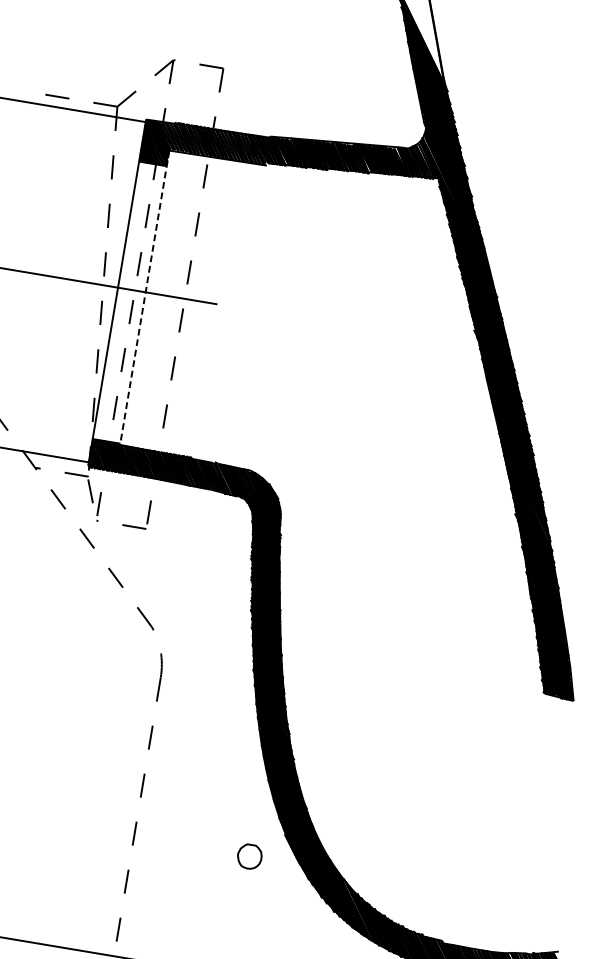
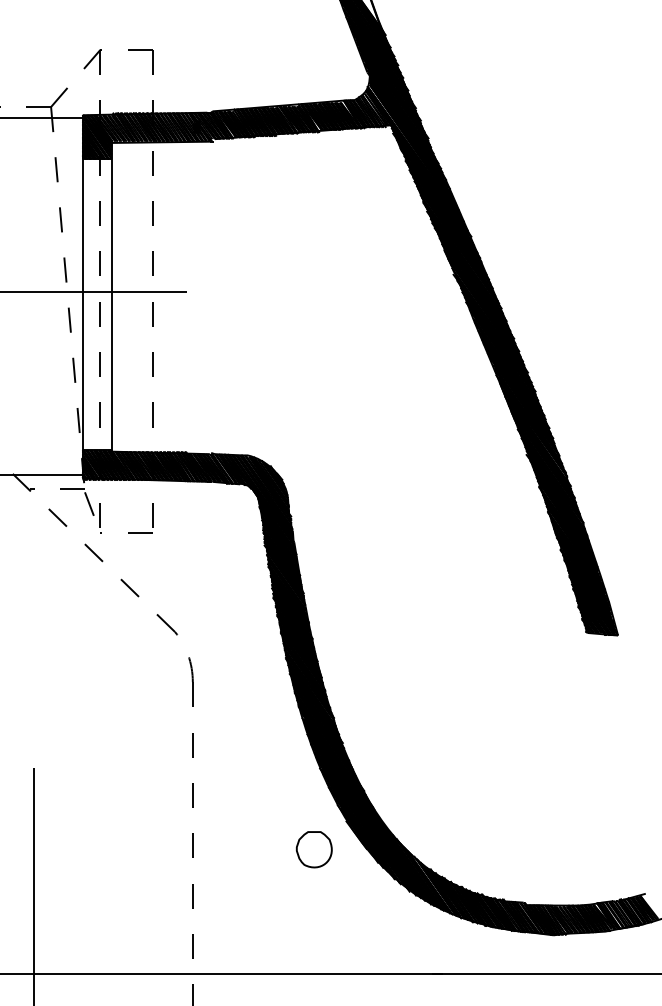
line: (144, 298) -> (111, 298), dashed -> solid
part: (249, 856) -> (313, 849), size x1.43

